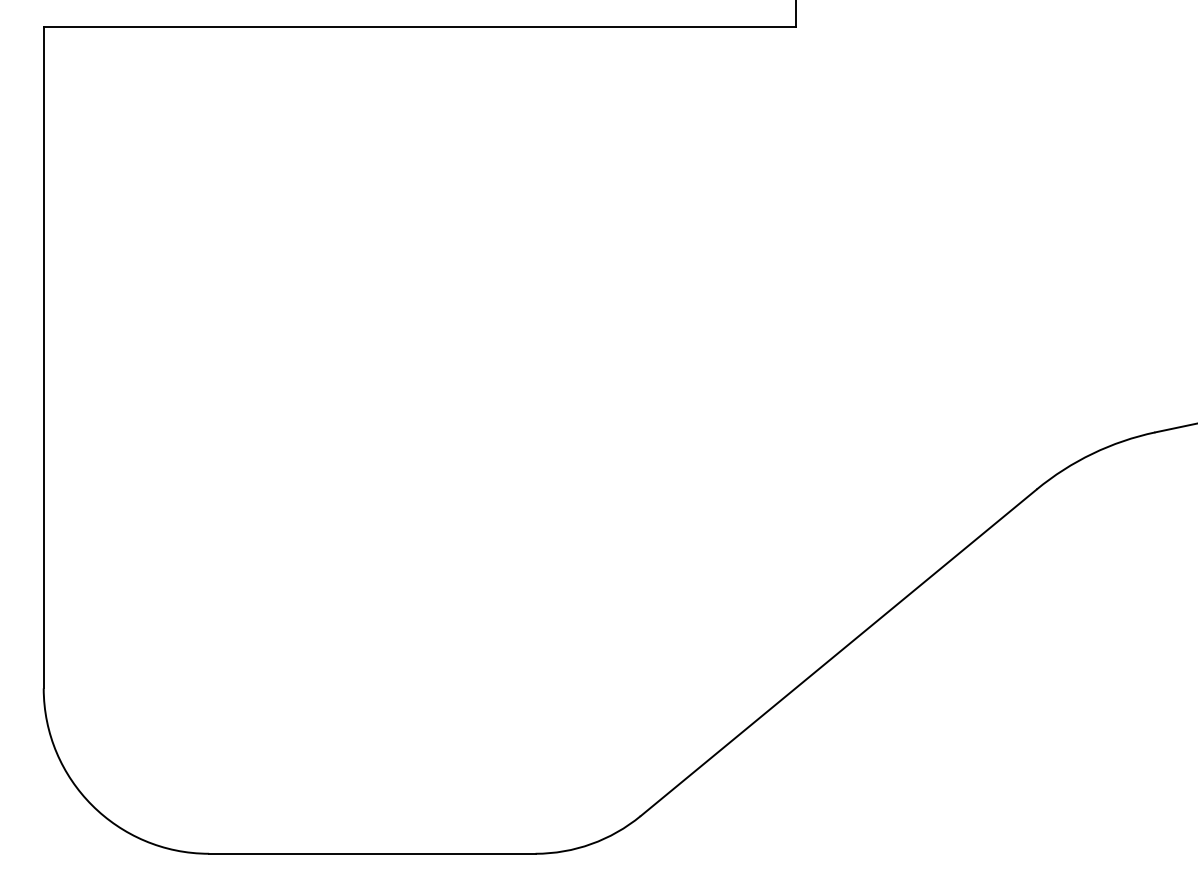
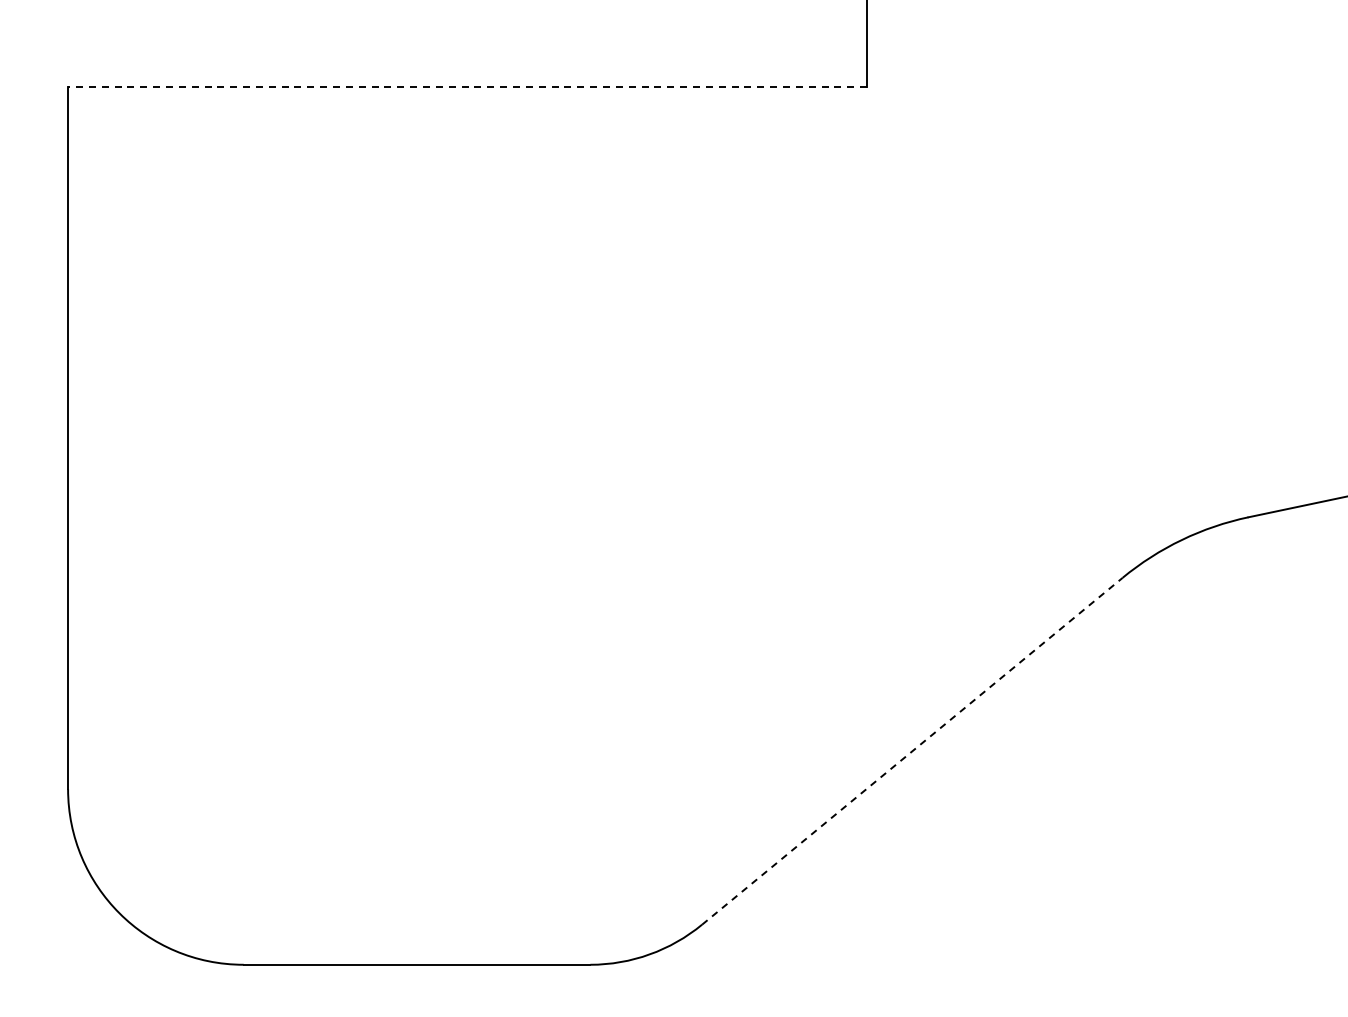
line: (419, 26) -> (467, 86), solid -> dashed
line: (838, 651) -> (912, 750), solid -> dashed

